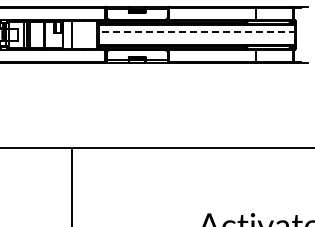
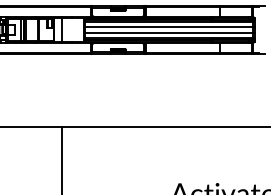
line: (197, 31) -> (169, 27), dashed -> solid
line: (197, 38) -> (169, 33), added

